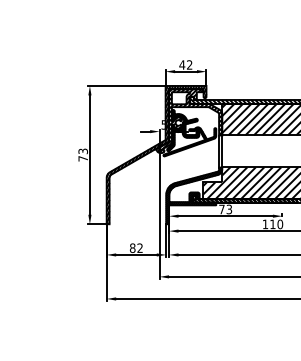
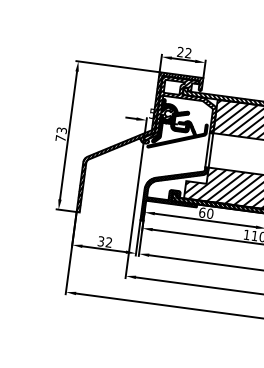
text: (182, 64) -> (180, 51), 42 -> 22
text: (225, 209) -> (206, 213), 73 -> 60
text: (132, 247) -> (100, 240), 82 -> 32

